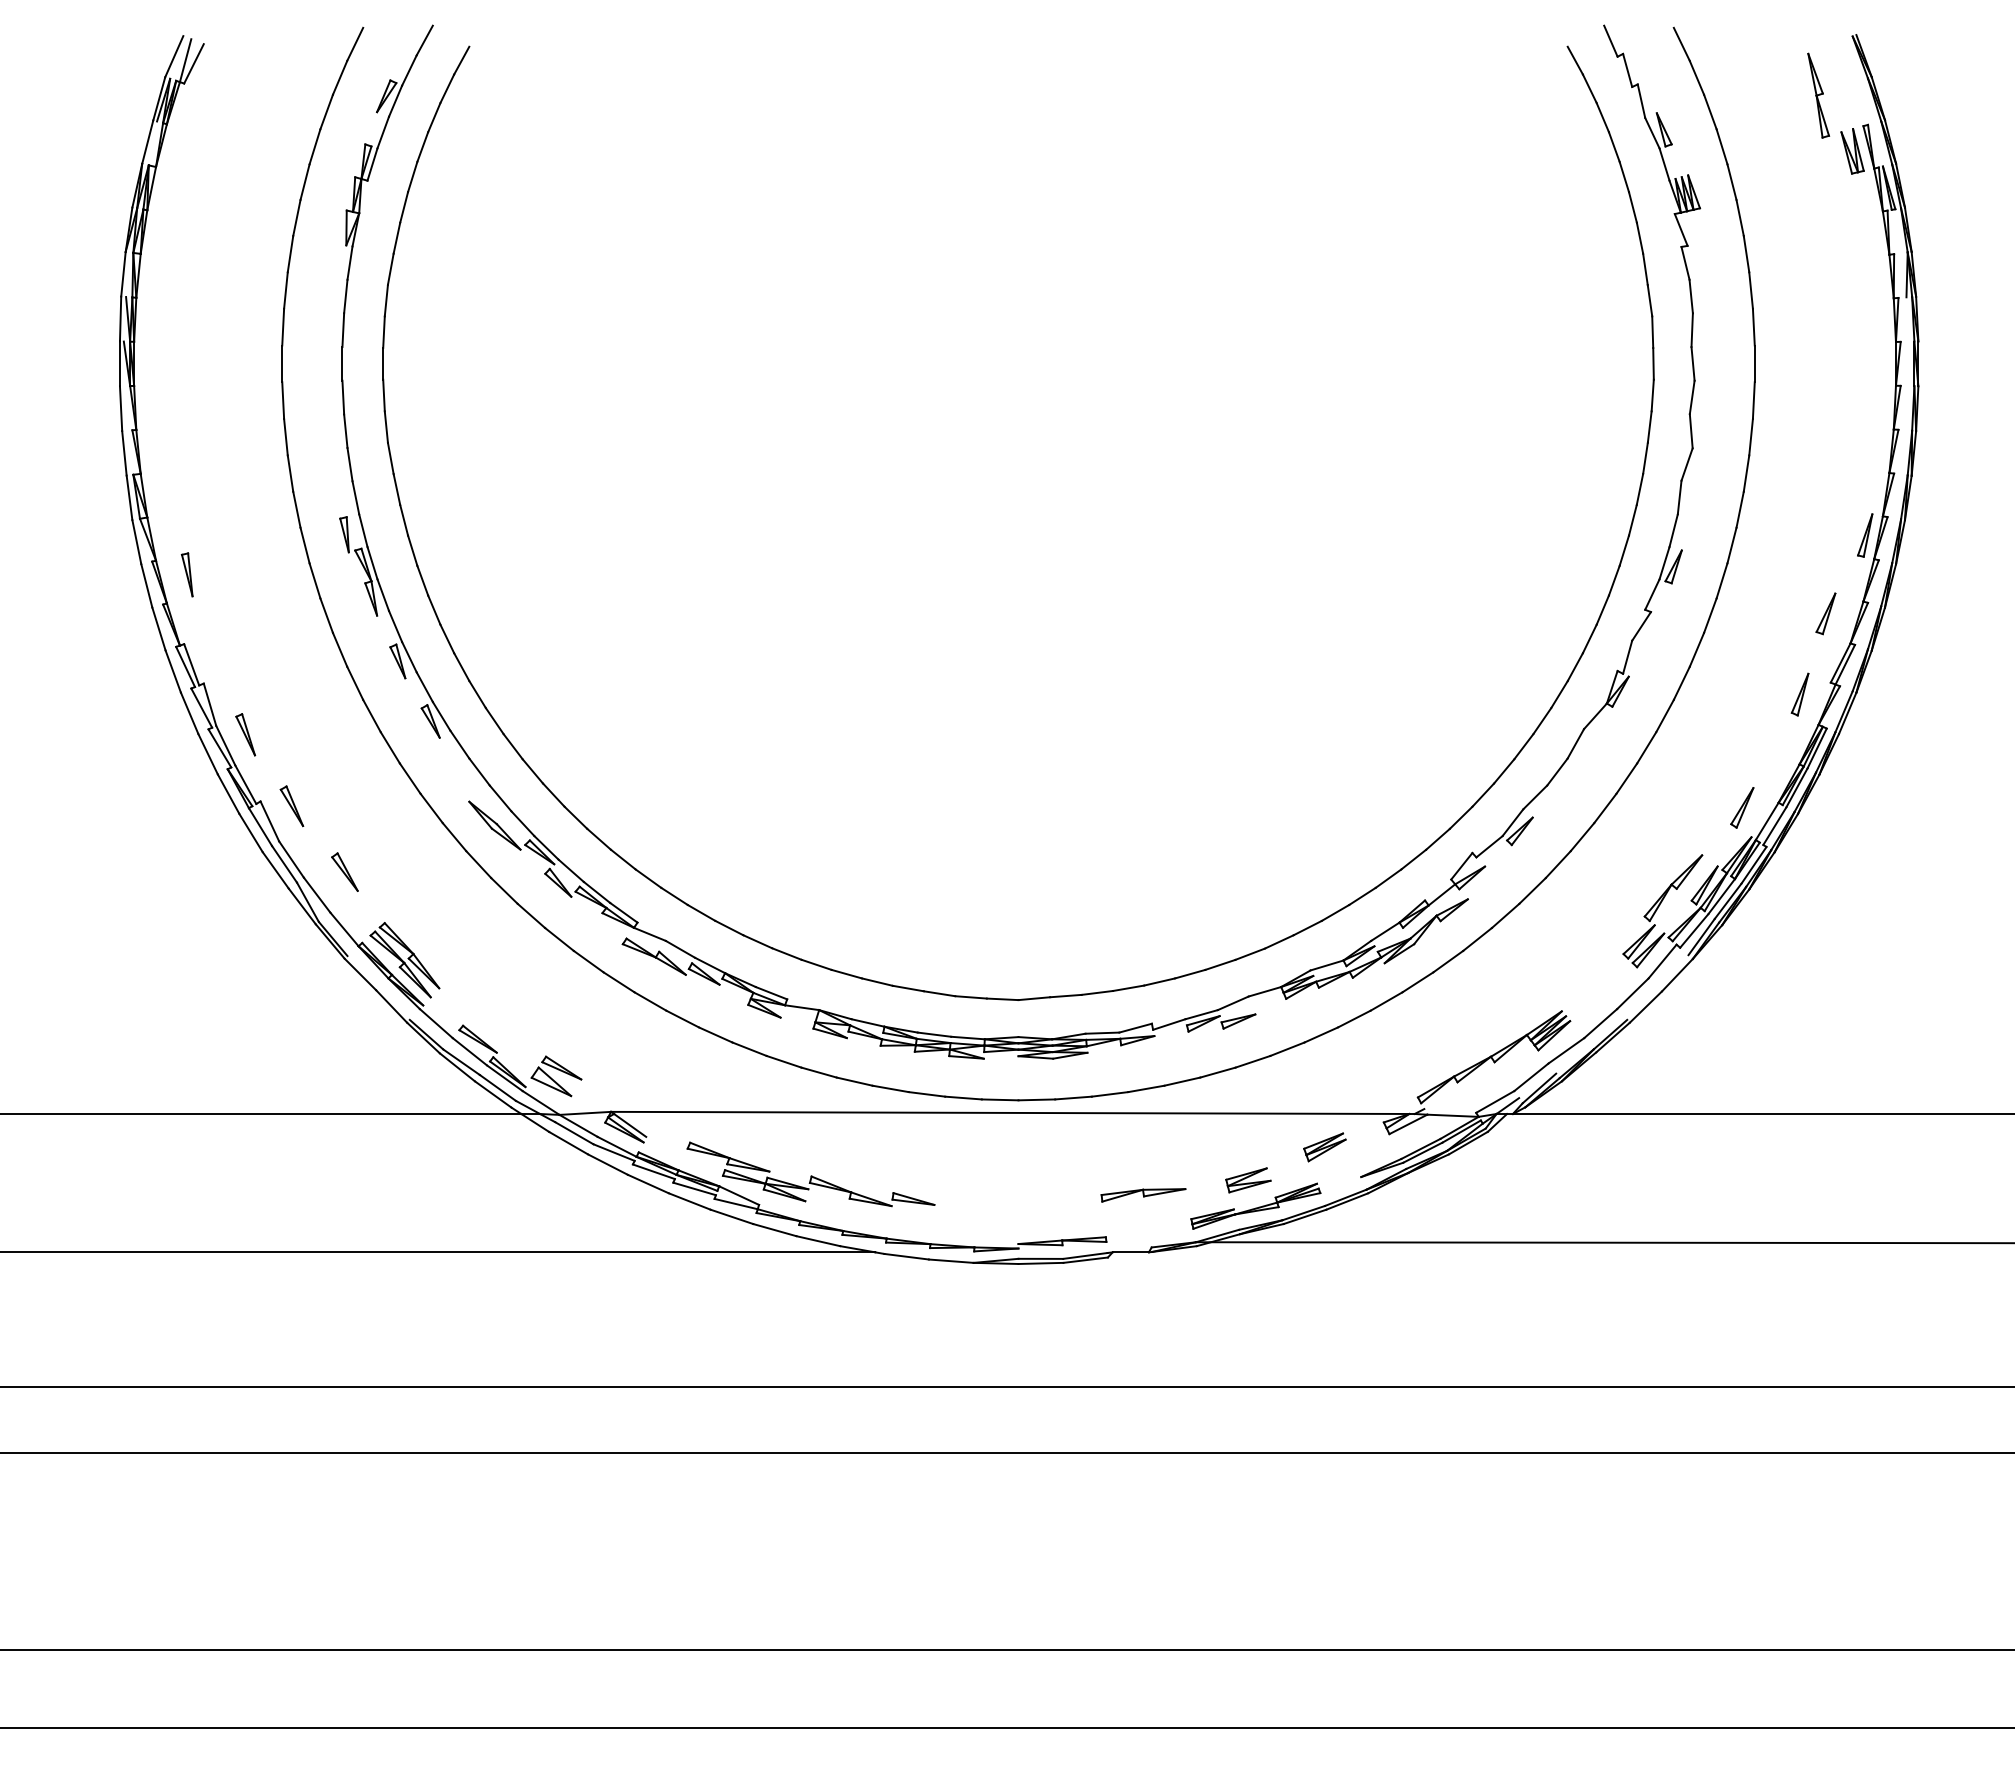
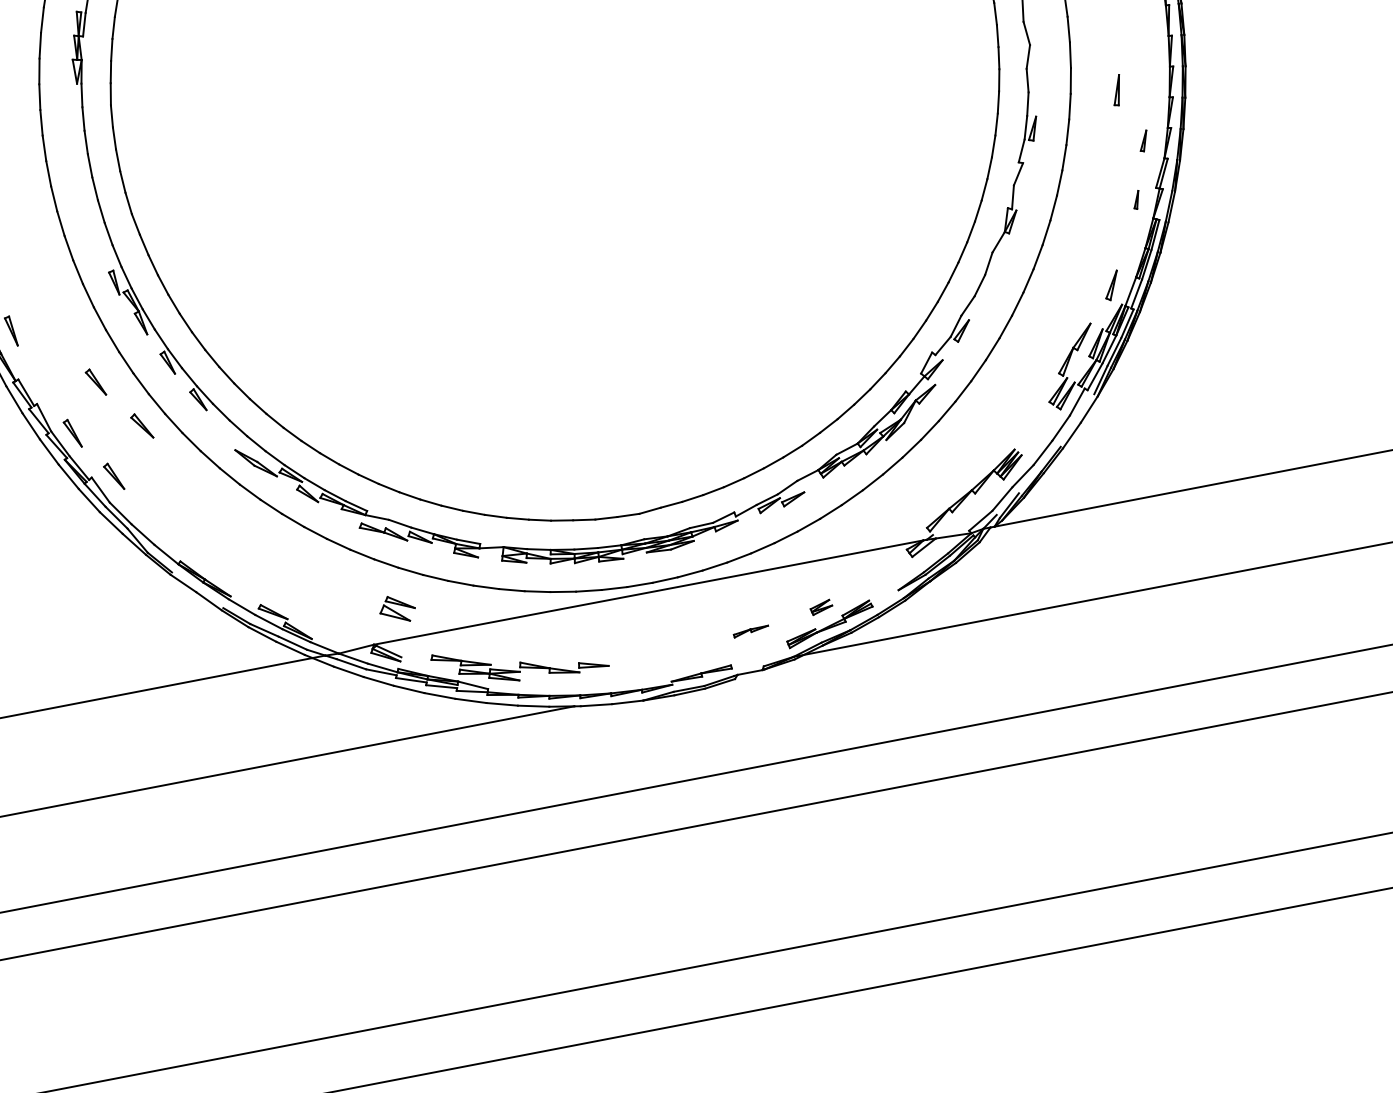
part: (1865, 535) -> (1117, 90), moved
part: (1825, 613) -> (1143, 141), size x0.7
part: (291, 669) -> (95, 382), added
part: (1799, 694) -> (1136, 200), size x0.6
part: (344, 871) -> (141, 425), moved
part: (404, 960) -> (211, 567), removed
part: (556, 1076) -> (397, 609), moved
part: (1324, 1147) -> (869, 574), removed
part: (1248, 1180) -> (821, 607), size x0.7
part: (1143, 1195) -> (751, 631), size x0.6

